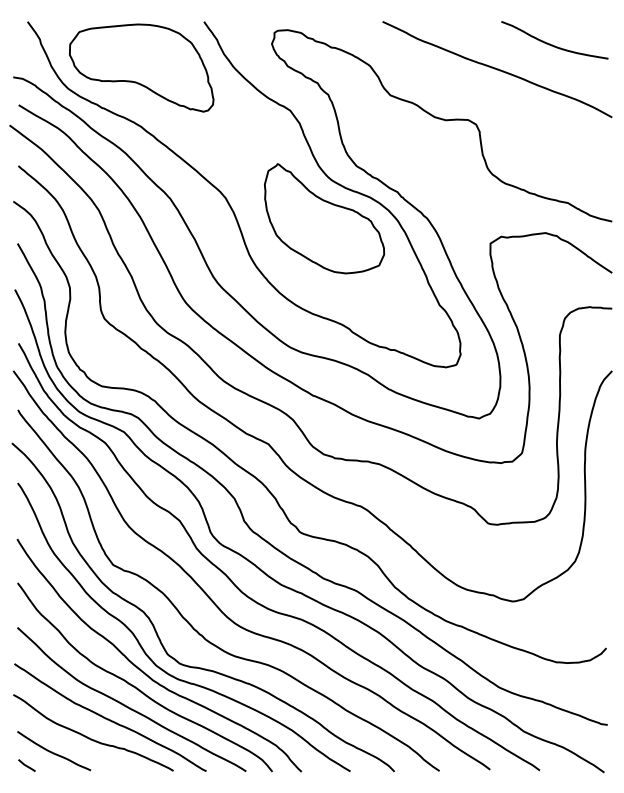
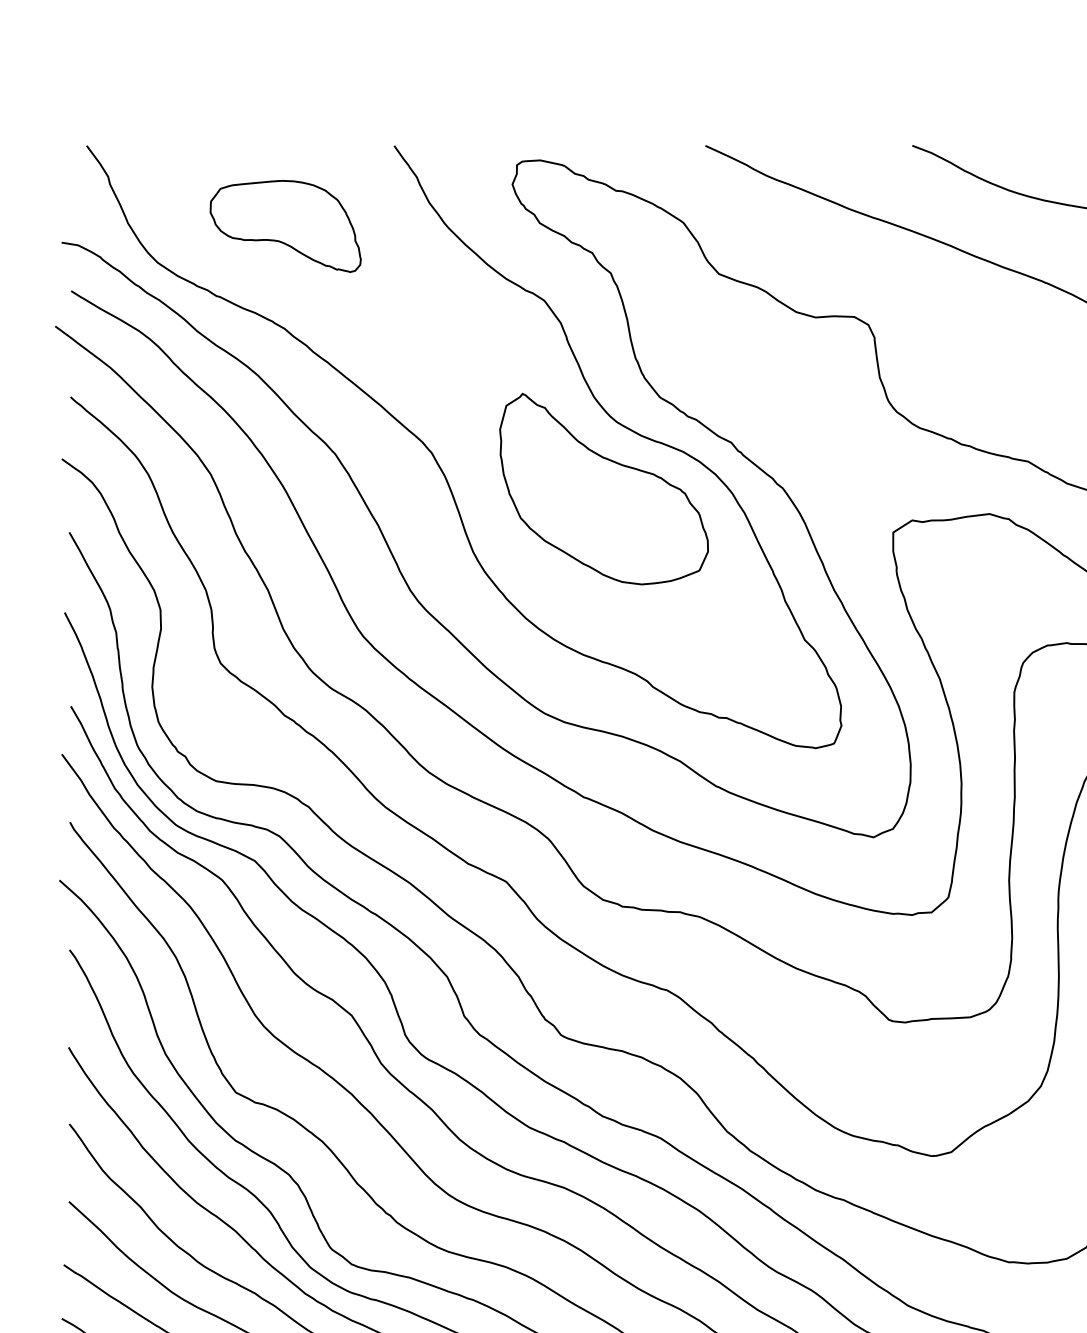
part: (141, 67) -> (285, 225), size x0.6

